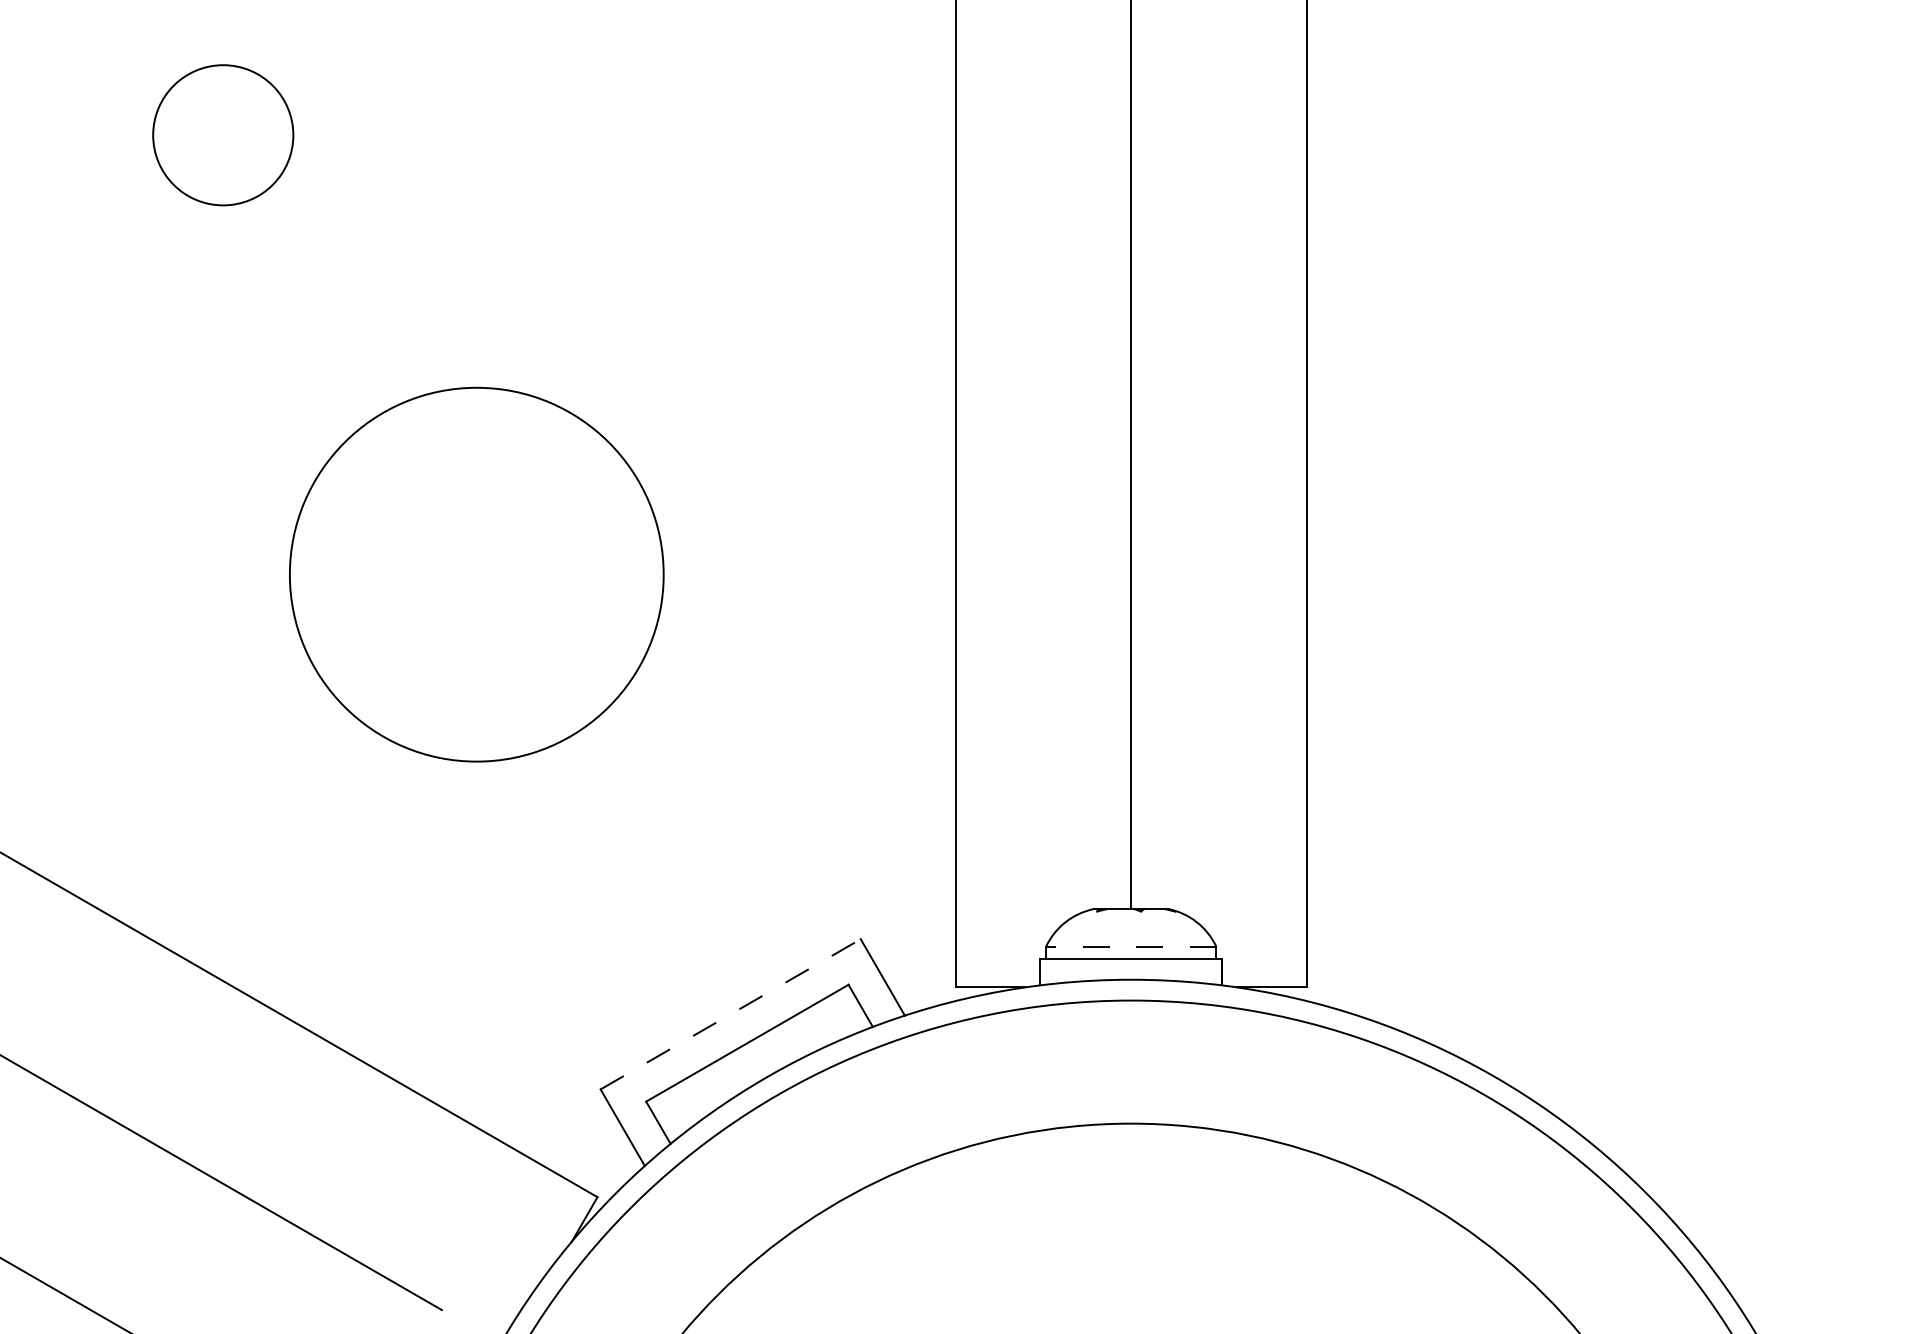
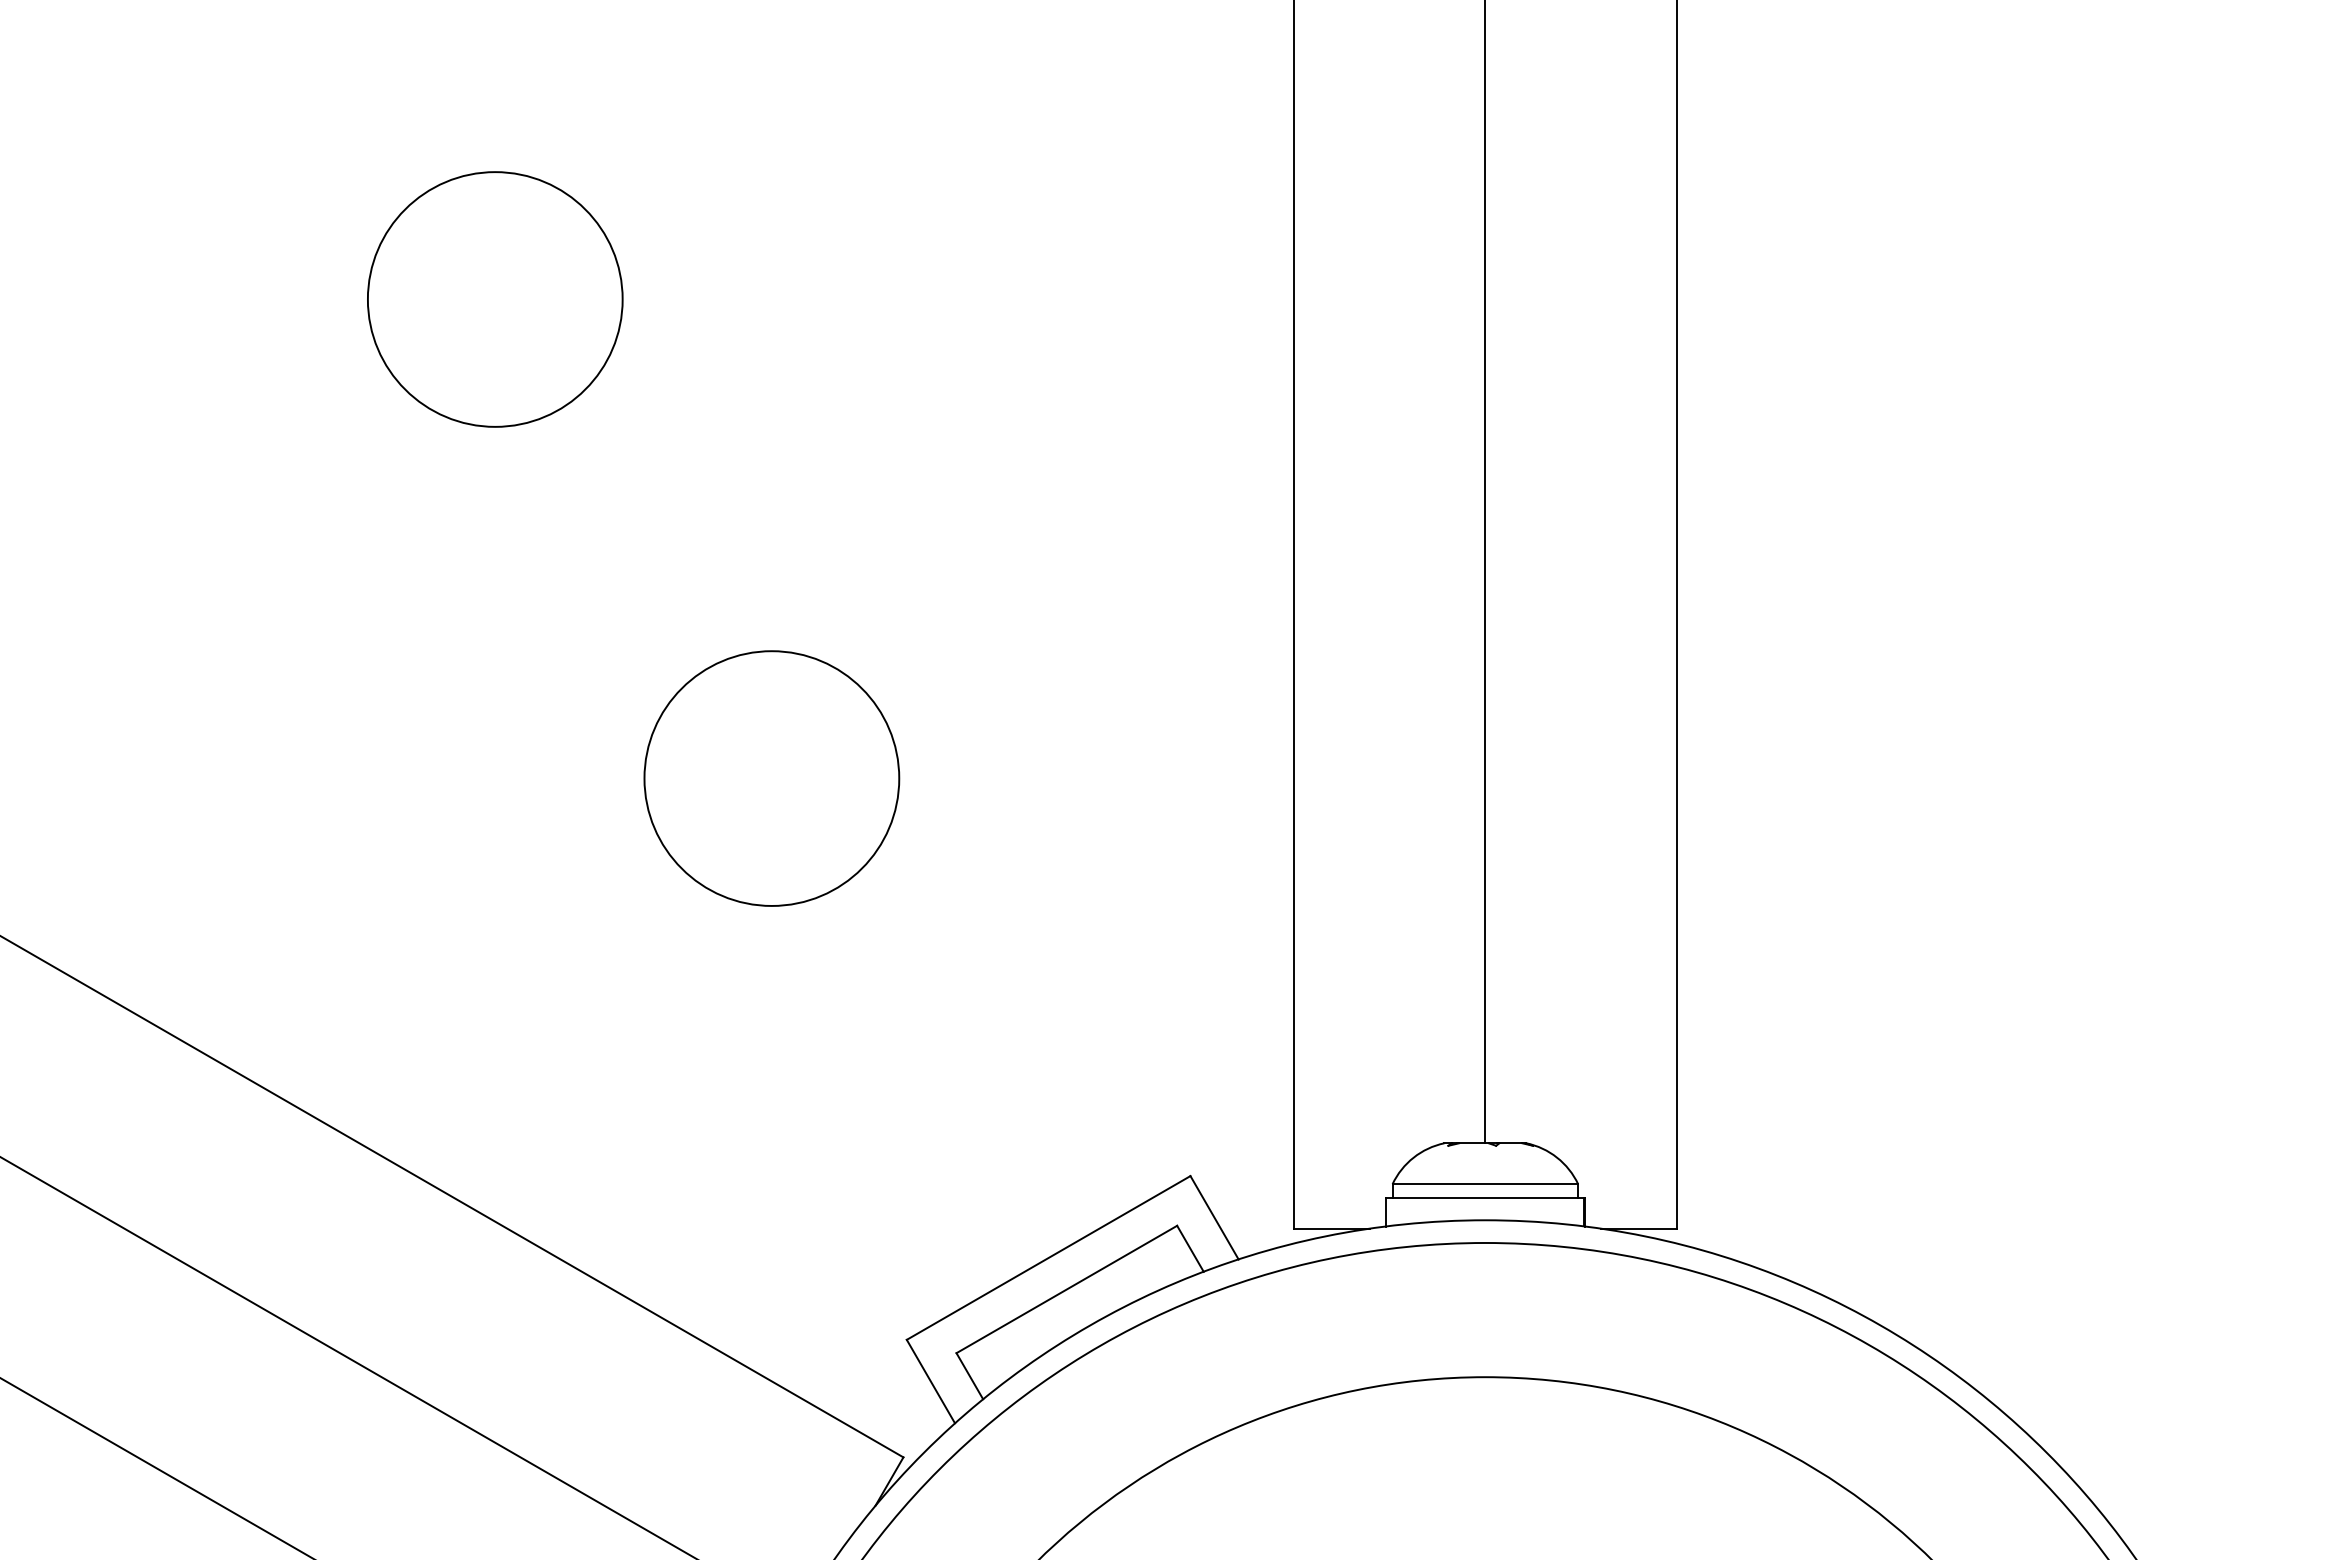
circle: (223, 135) -> (495, 299), size x1.67
circle: (476, 574) -> (771, 778), size x0.62
line: (1131, 946) -> (1485, 1184), dashed -> solid
line: (730, 1013) -> (1048, 1257), dashed -> solid

